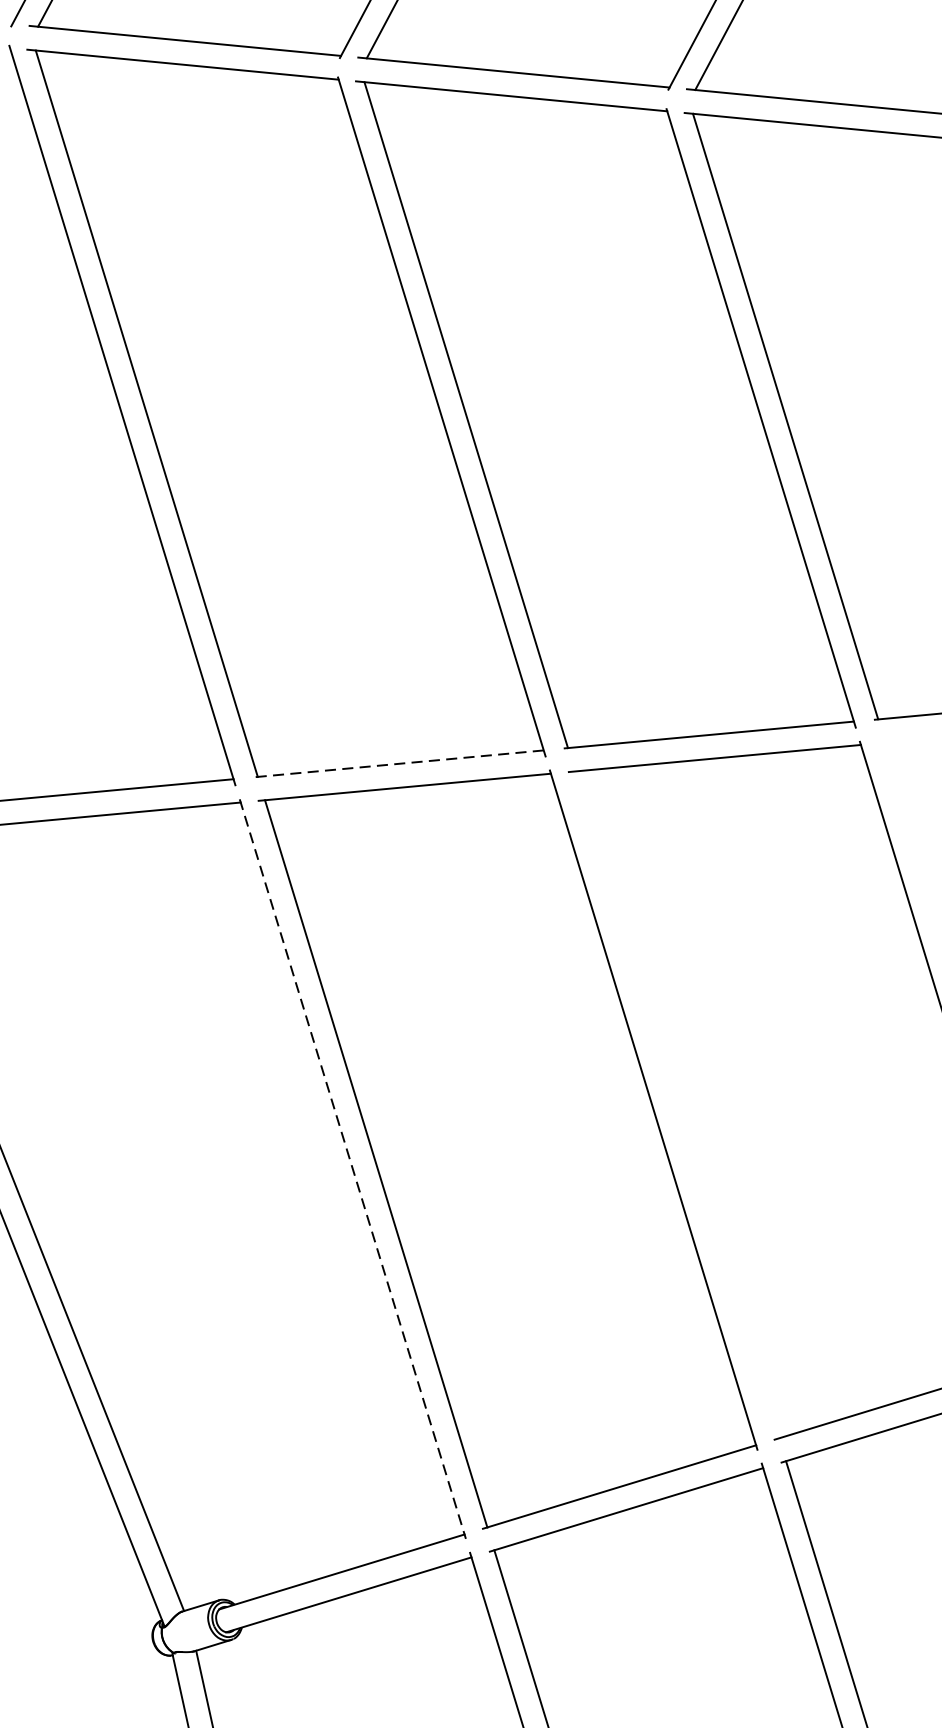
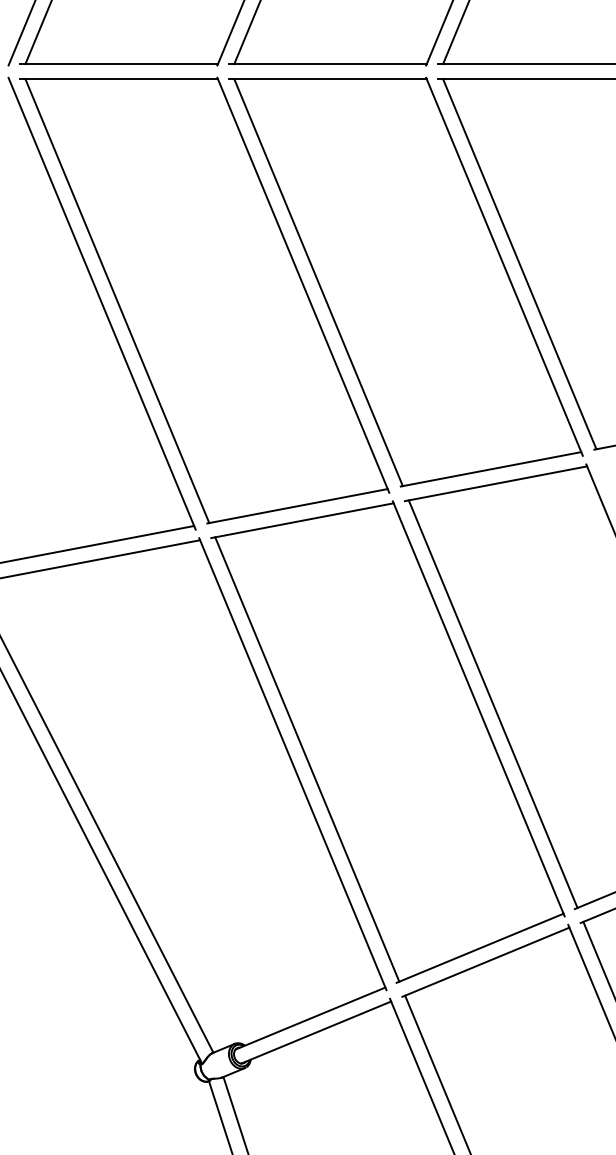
line: (399, 764) -> (297, 506), dashed -> solid
line: (676, 1103) -> (492, 703), added
line: (352, 1169) -> (292, 764), dashed -> solid

